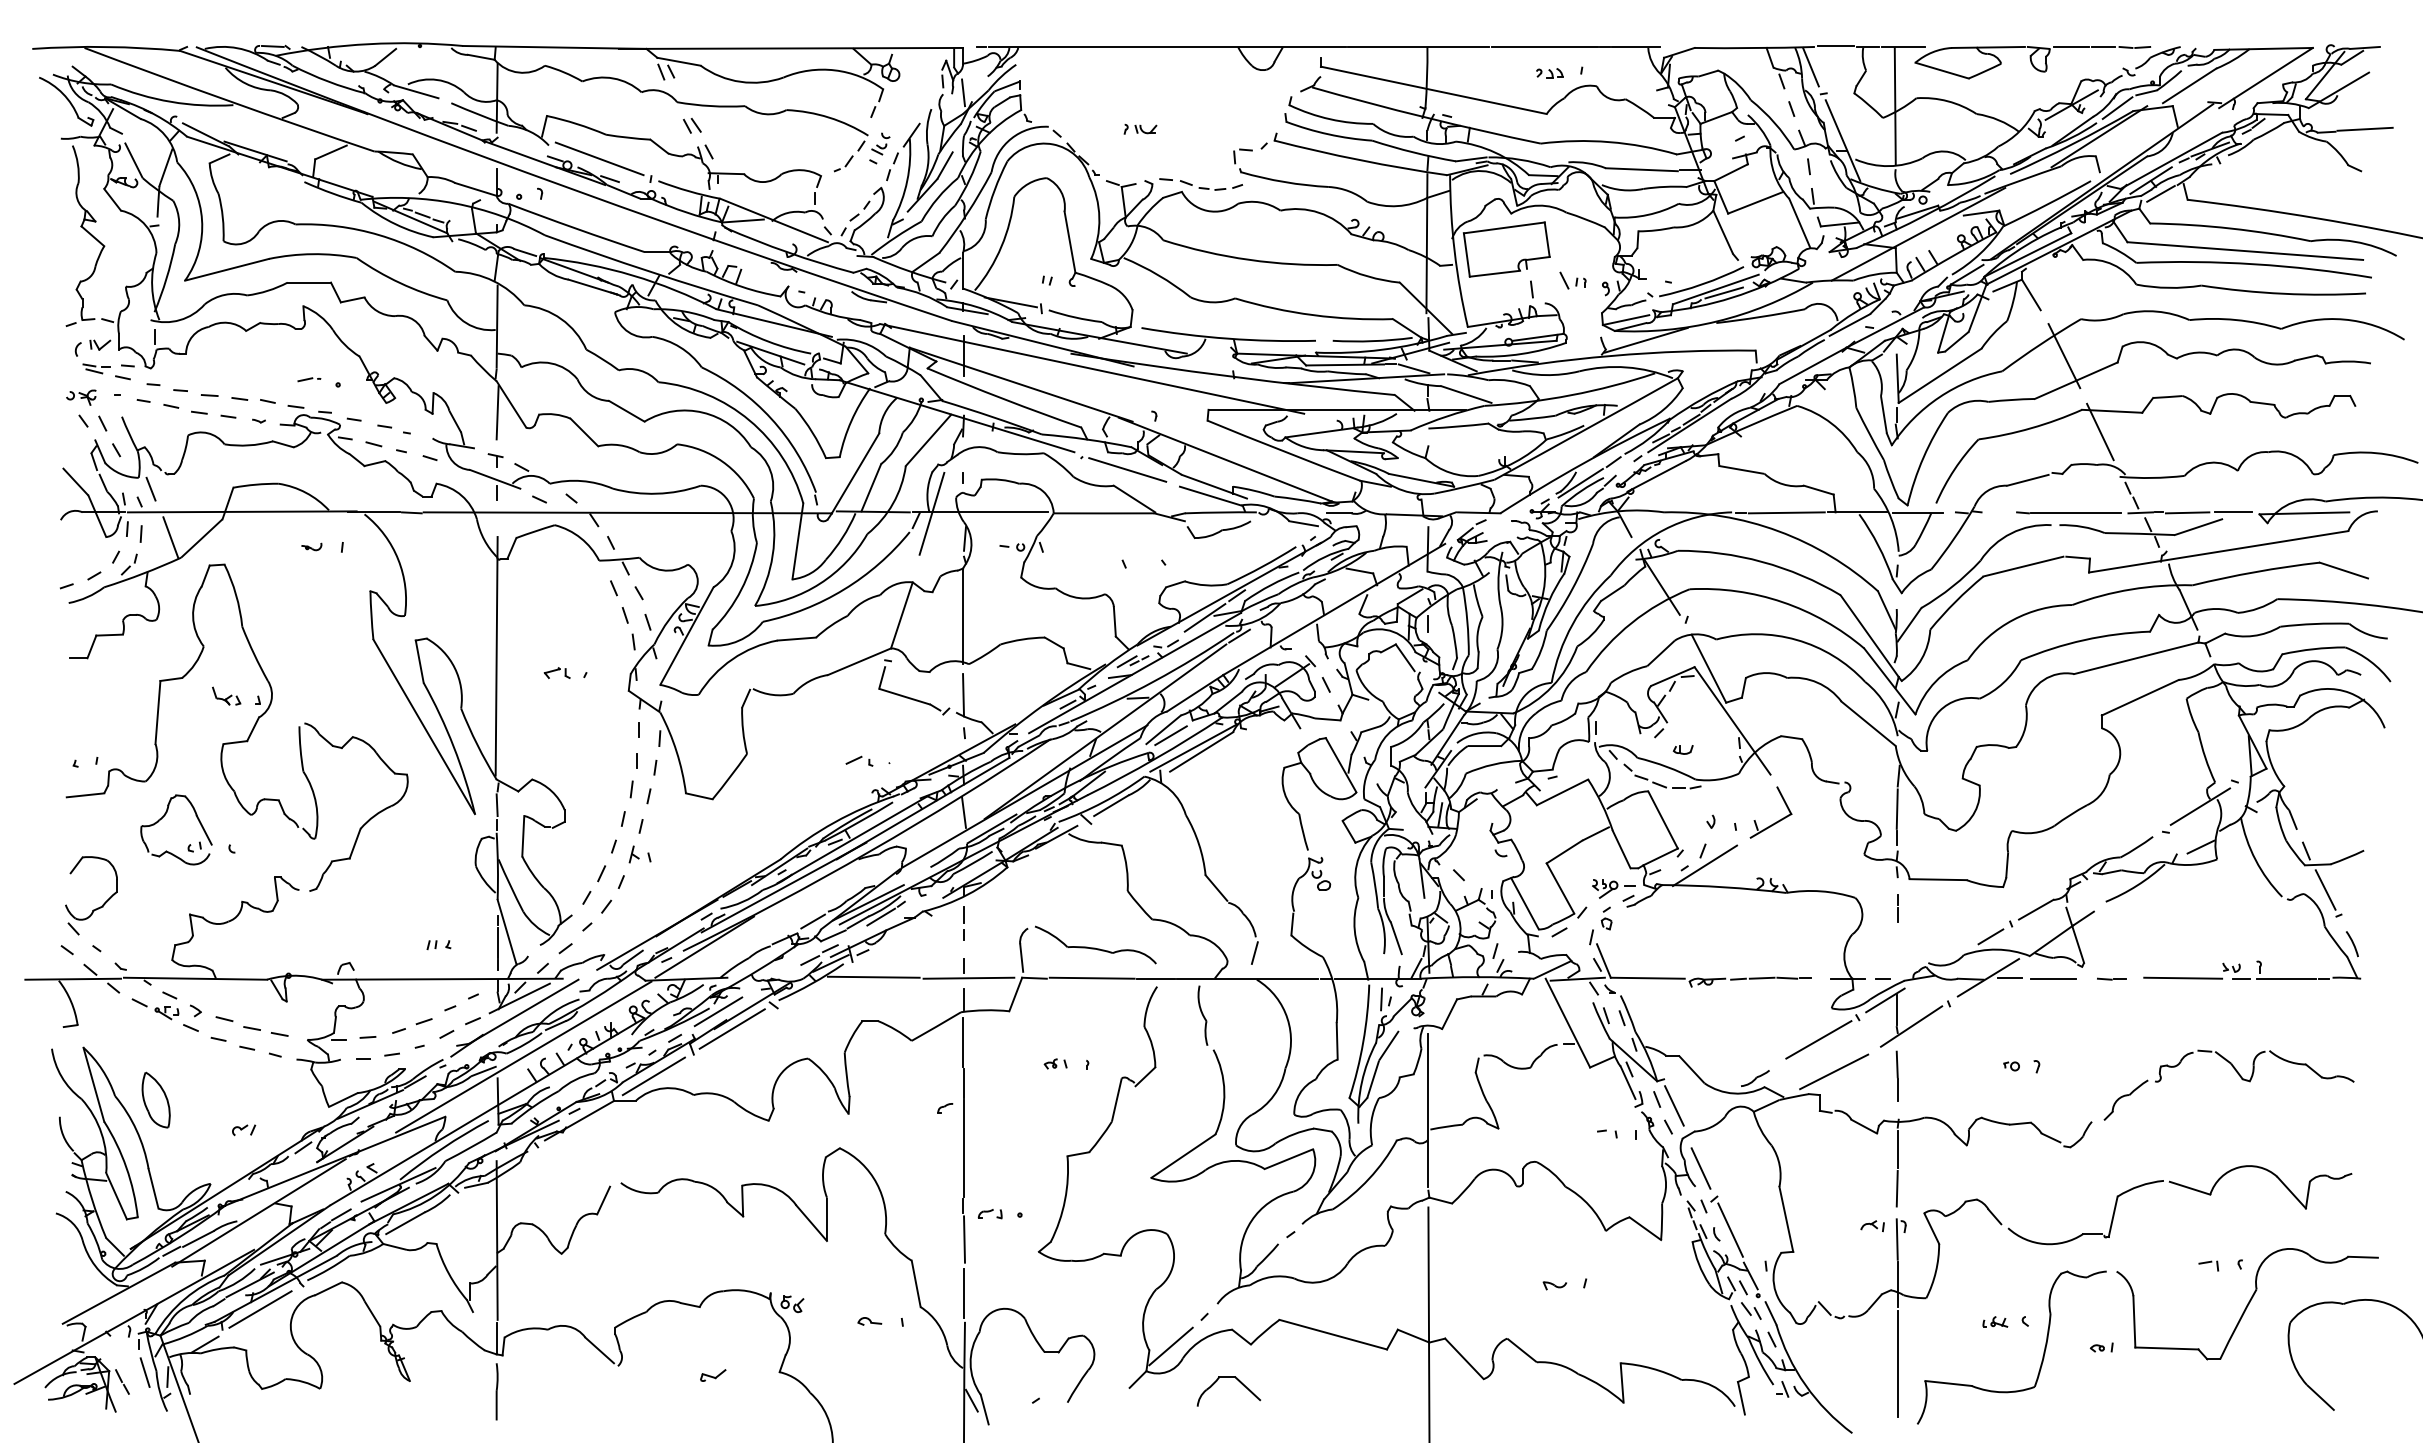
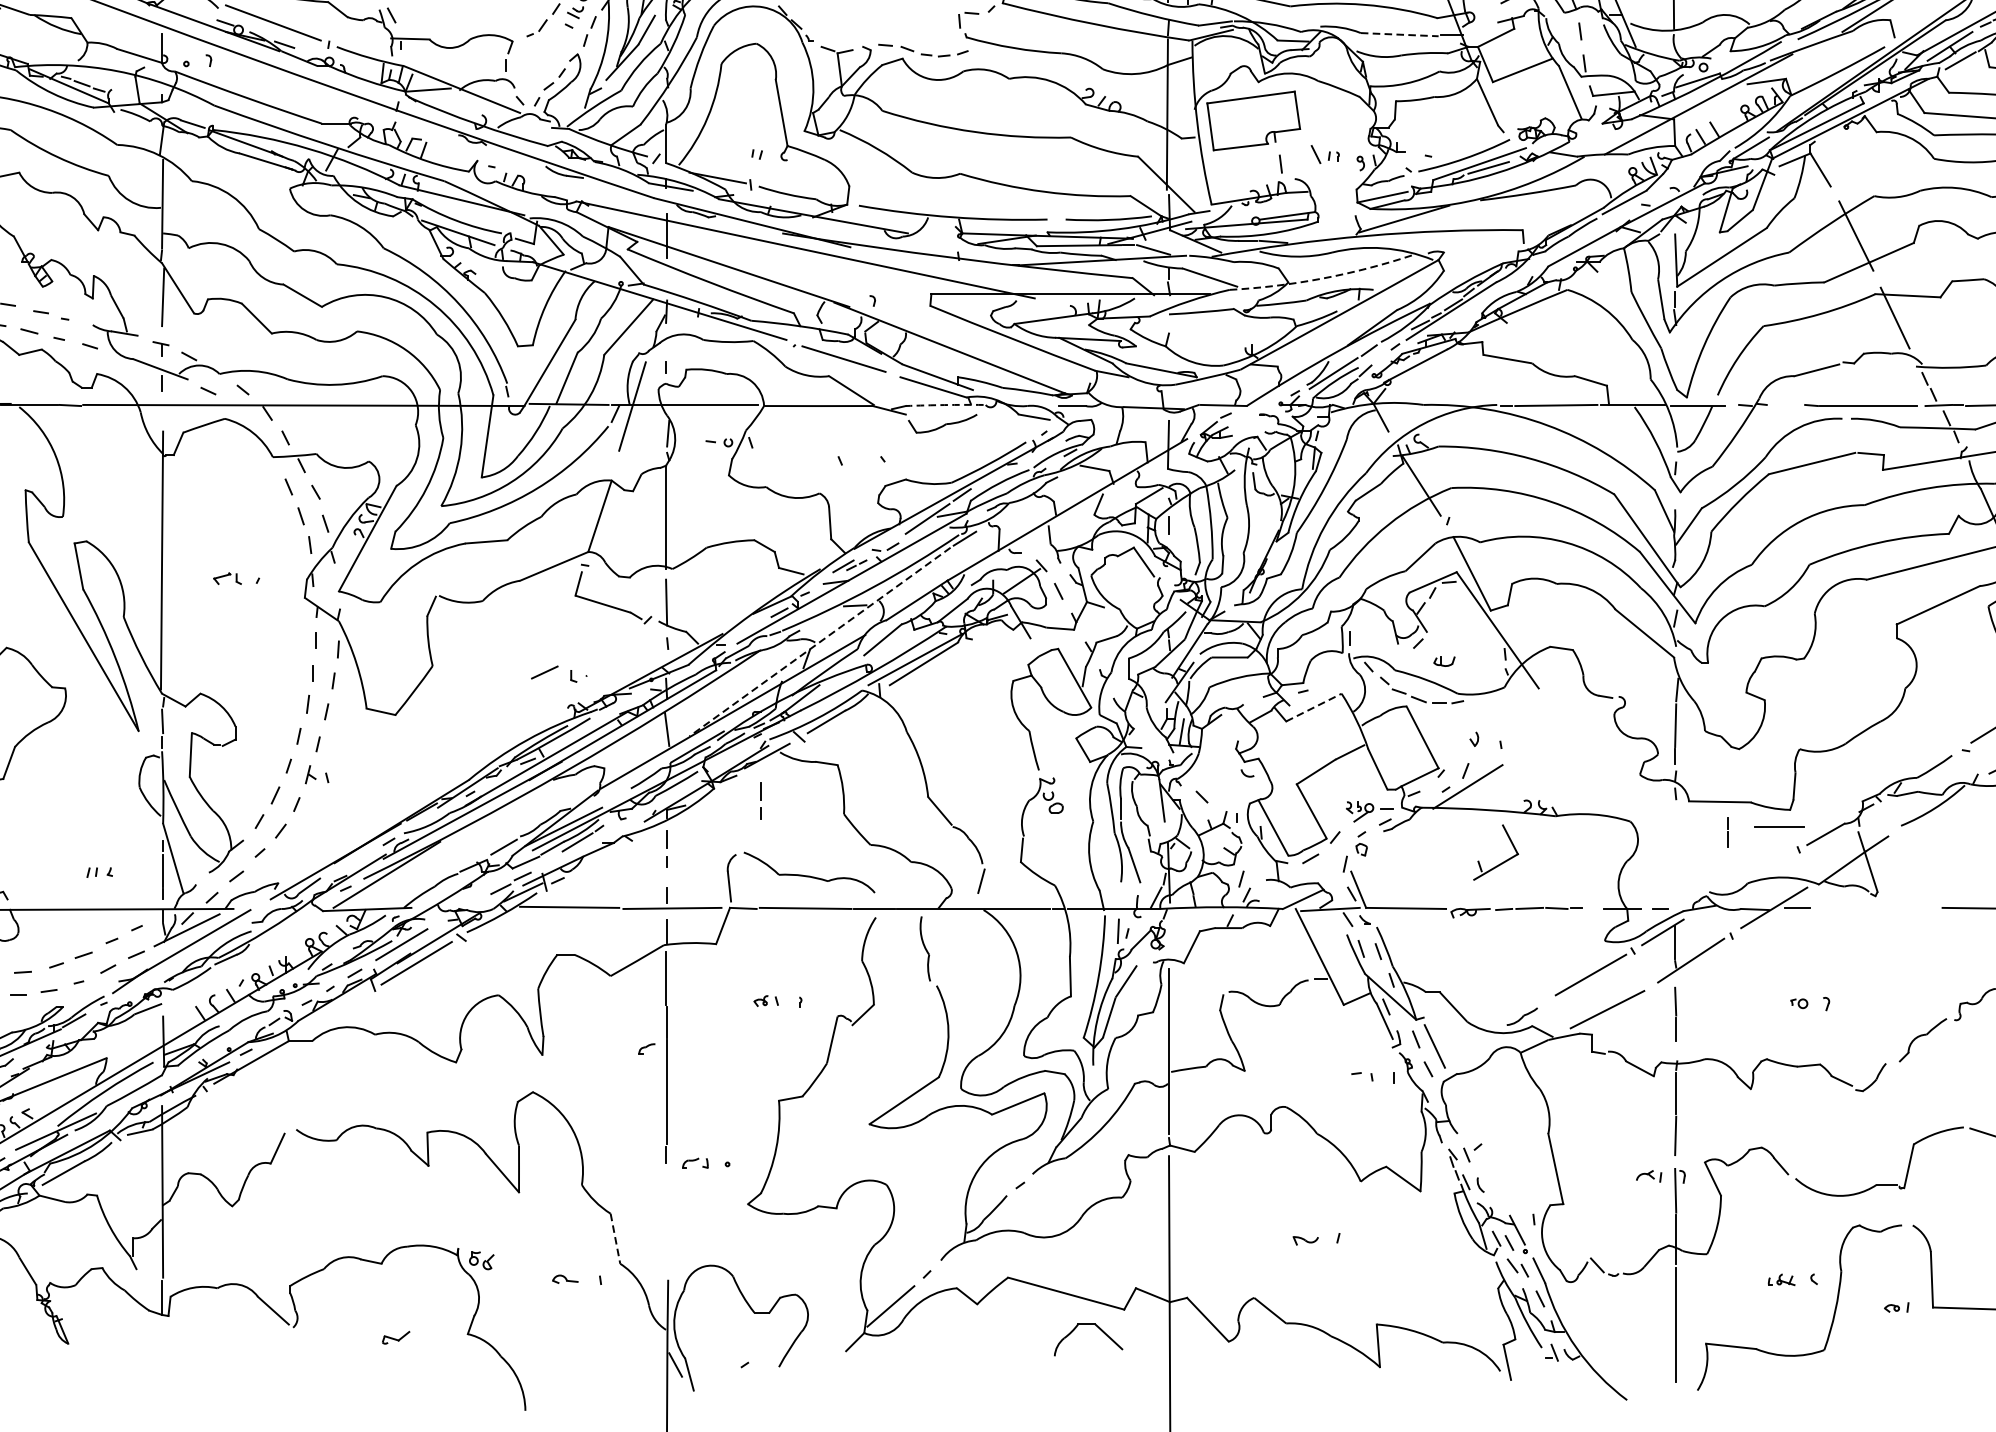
line: (1642, 169) -> (1400, 34), solid -> dashed
arc: (1570, 395) -> (1322, 278), solid -> dashed
arc: (1220, 512) -> (944, 405), solid -> dashed
line: (1105, 732) -> (820, 642), solid -> dashed
line: (1170, 735) -> (890, 646), removed
part: (859, 760) -> (554, 673), size x1.6
line: (1562, 792) -> (1313, 707), solid -> dashed
part: (1774, 822) -> (1499, 863), moved
line: (1050, 878) -> (760, 800), added
line: (1897, 908) -> (1727, 833), moved
line: (1990, 936) -> (1776, 863), removed
line: (2053, 978) -> (1779, 826), moved
part: (2111, 978) -> (1907, 908), removed
line: (523, 1056) -> (191, 993), removed
line: (653, 1076) -> (331, 1014), removed
line: (1700, 1168) -> (1463, 1114), removed
line: (1730, 1229) -> (1495, 1179), removed
line: (964, 1239) -> (667, 1190), removed
line: (916, 1283) -> (615, 1238), solid -> dashed
line: (964, 1292) -> (667, 1248), removed
part: (1228, 1377) -> (1088, 1324), moved
line: (496, 1391) -> (161, 1355), removed

